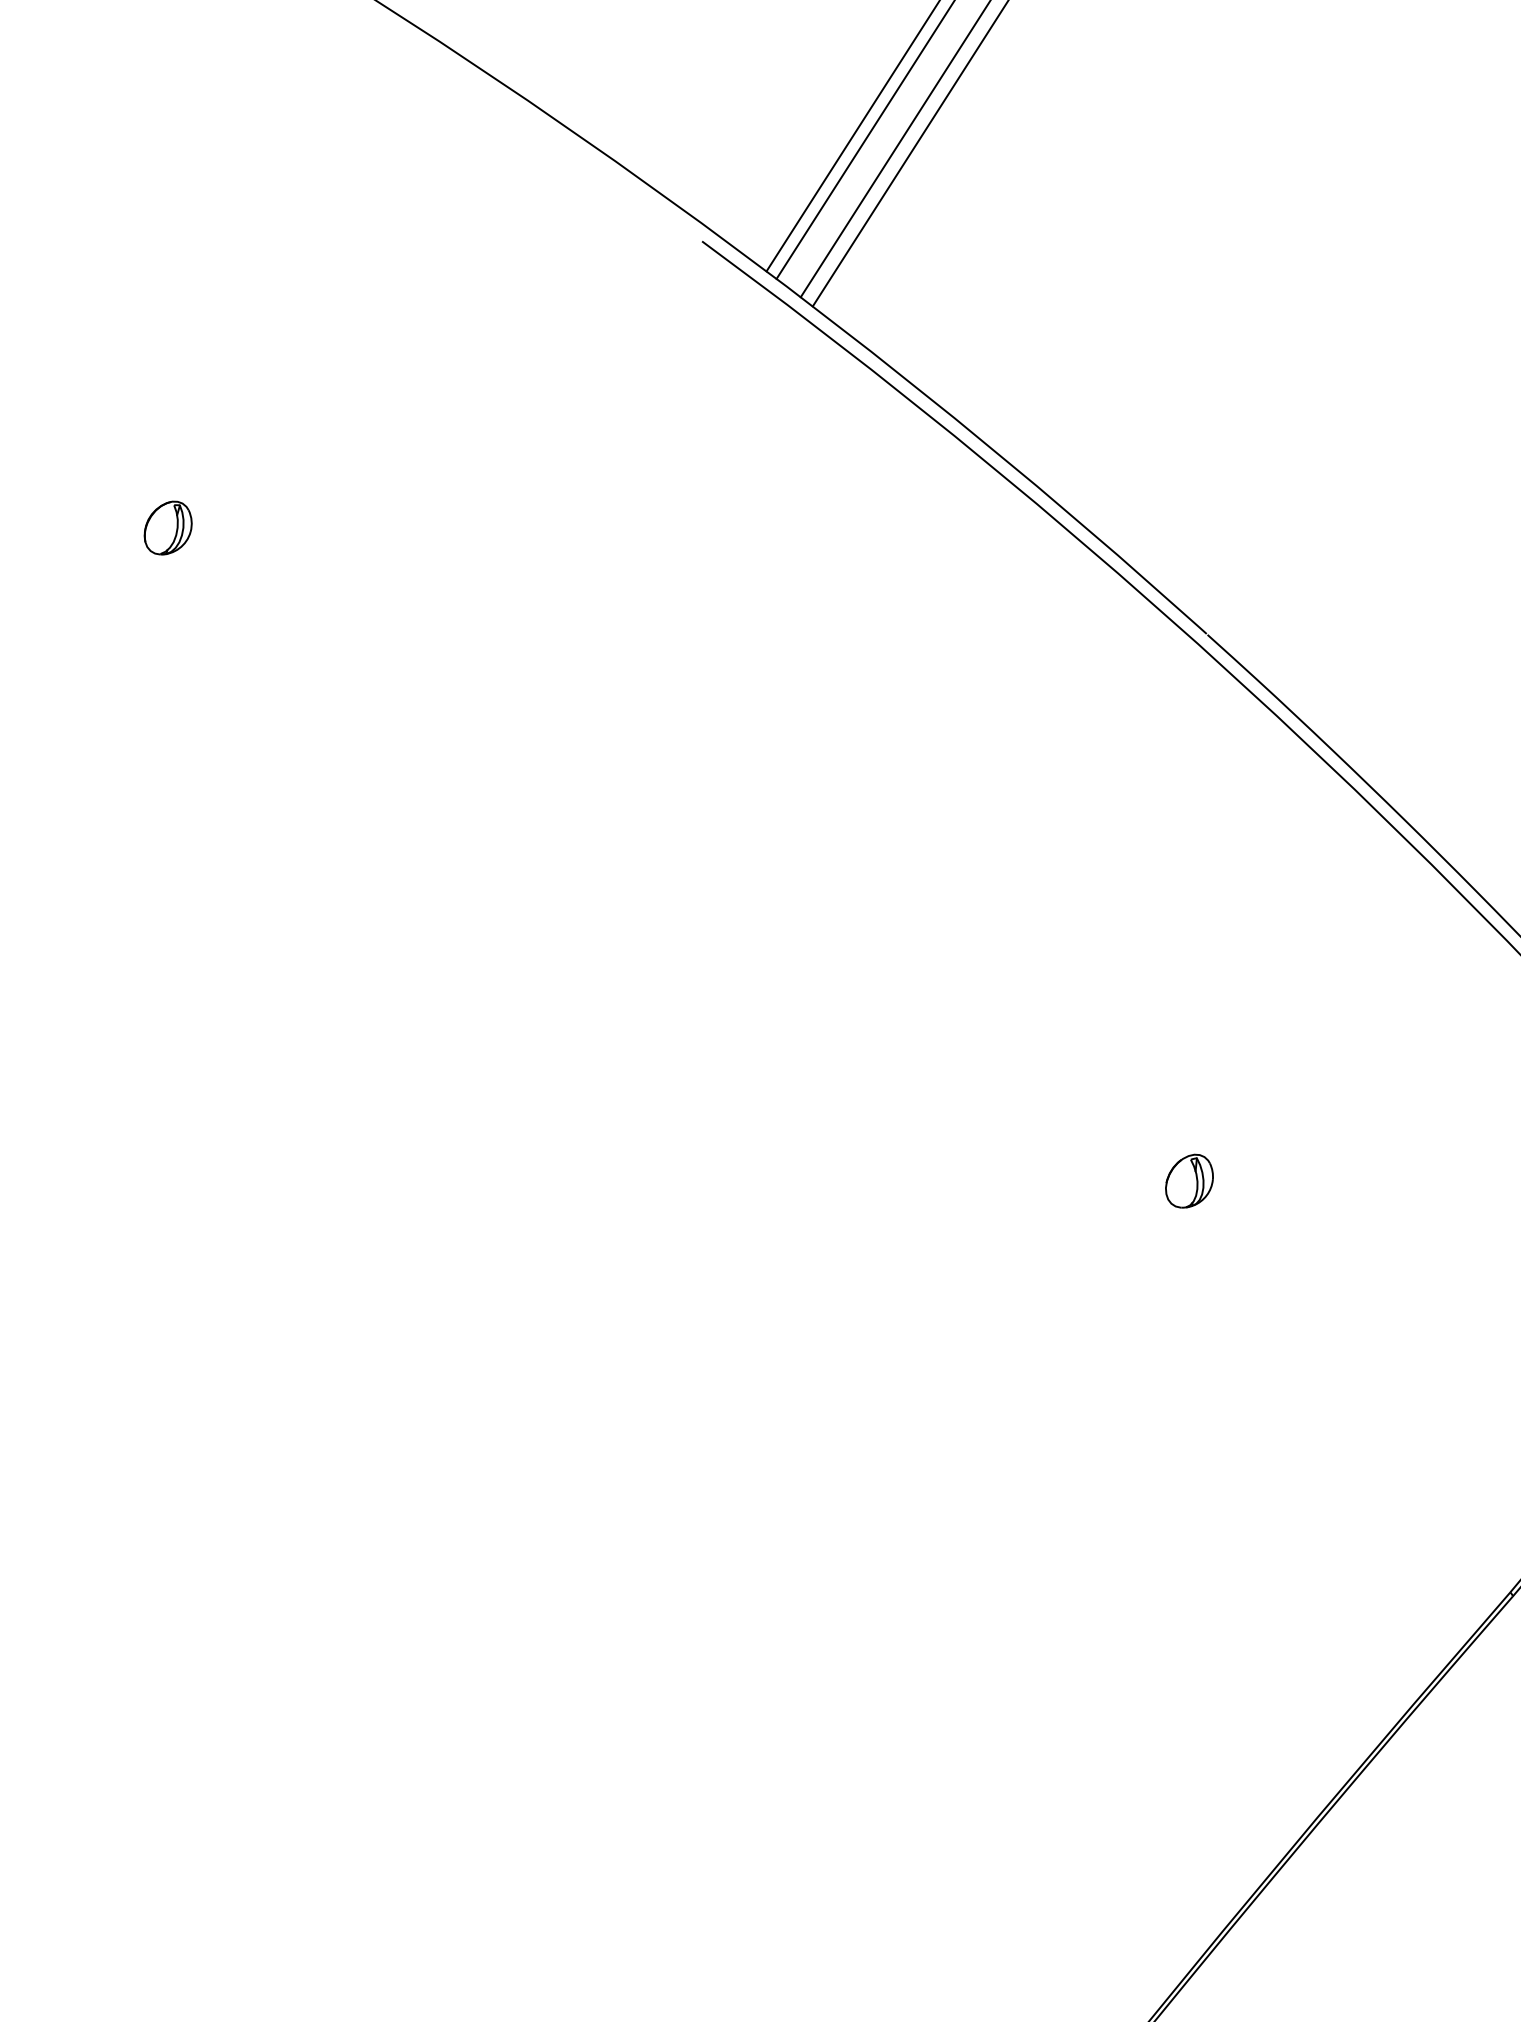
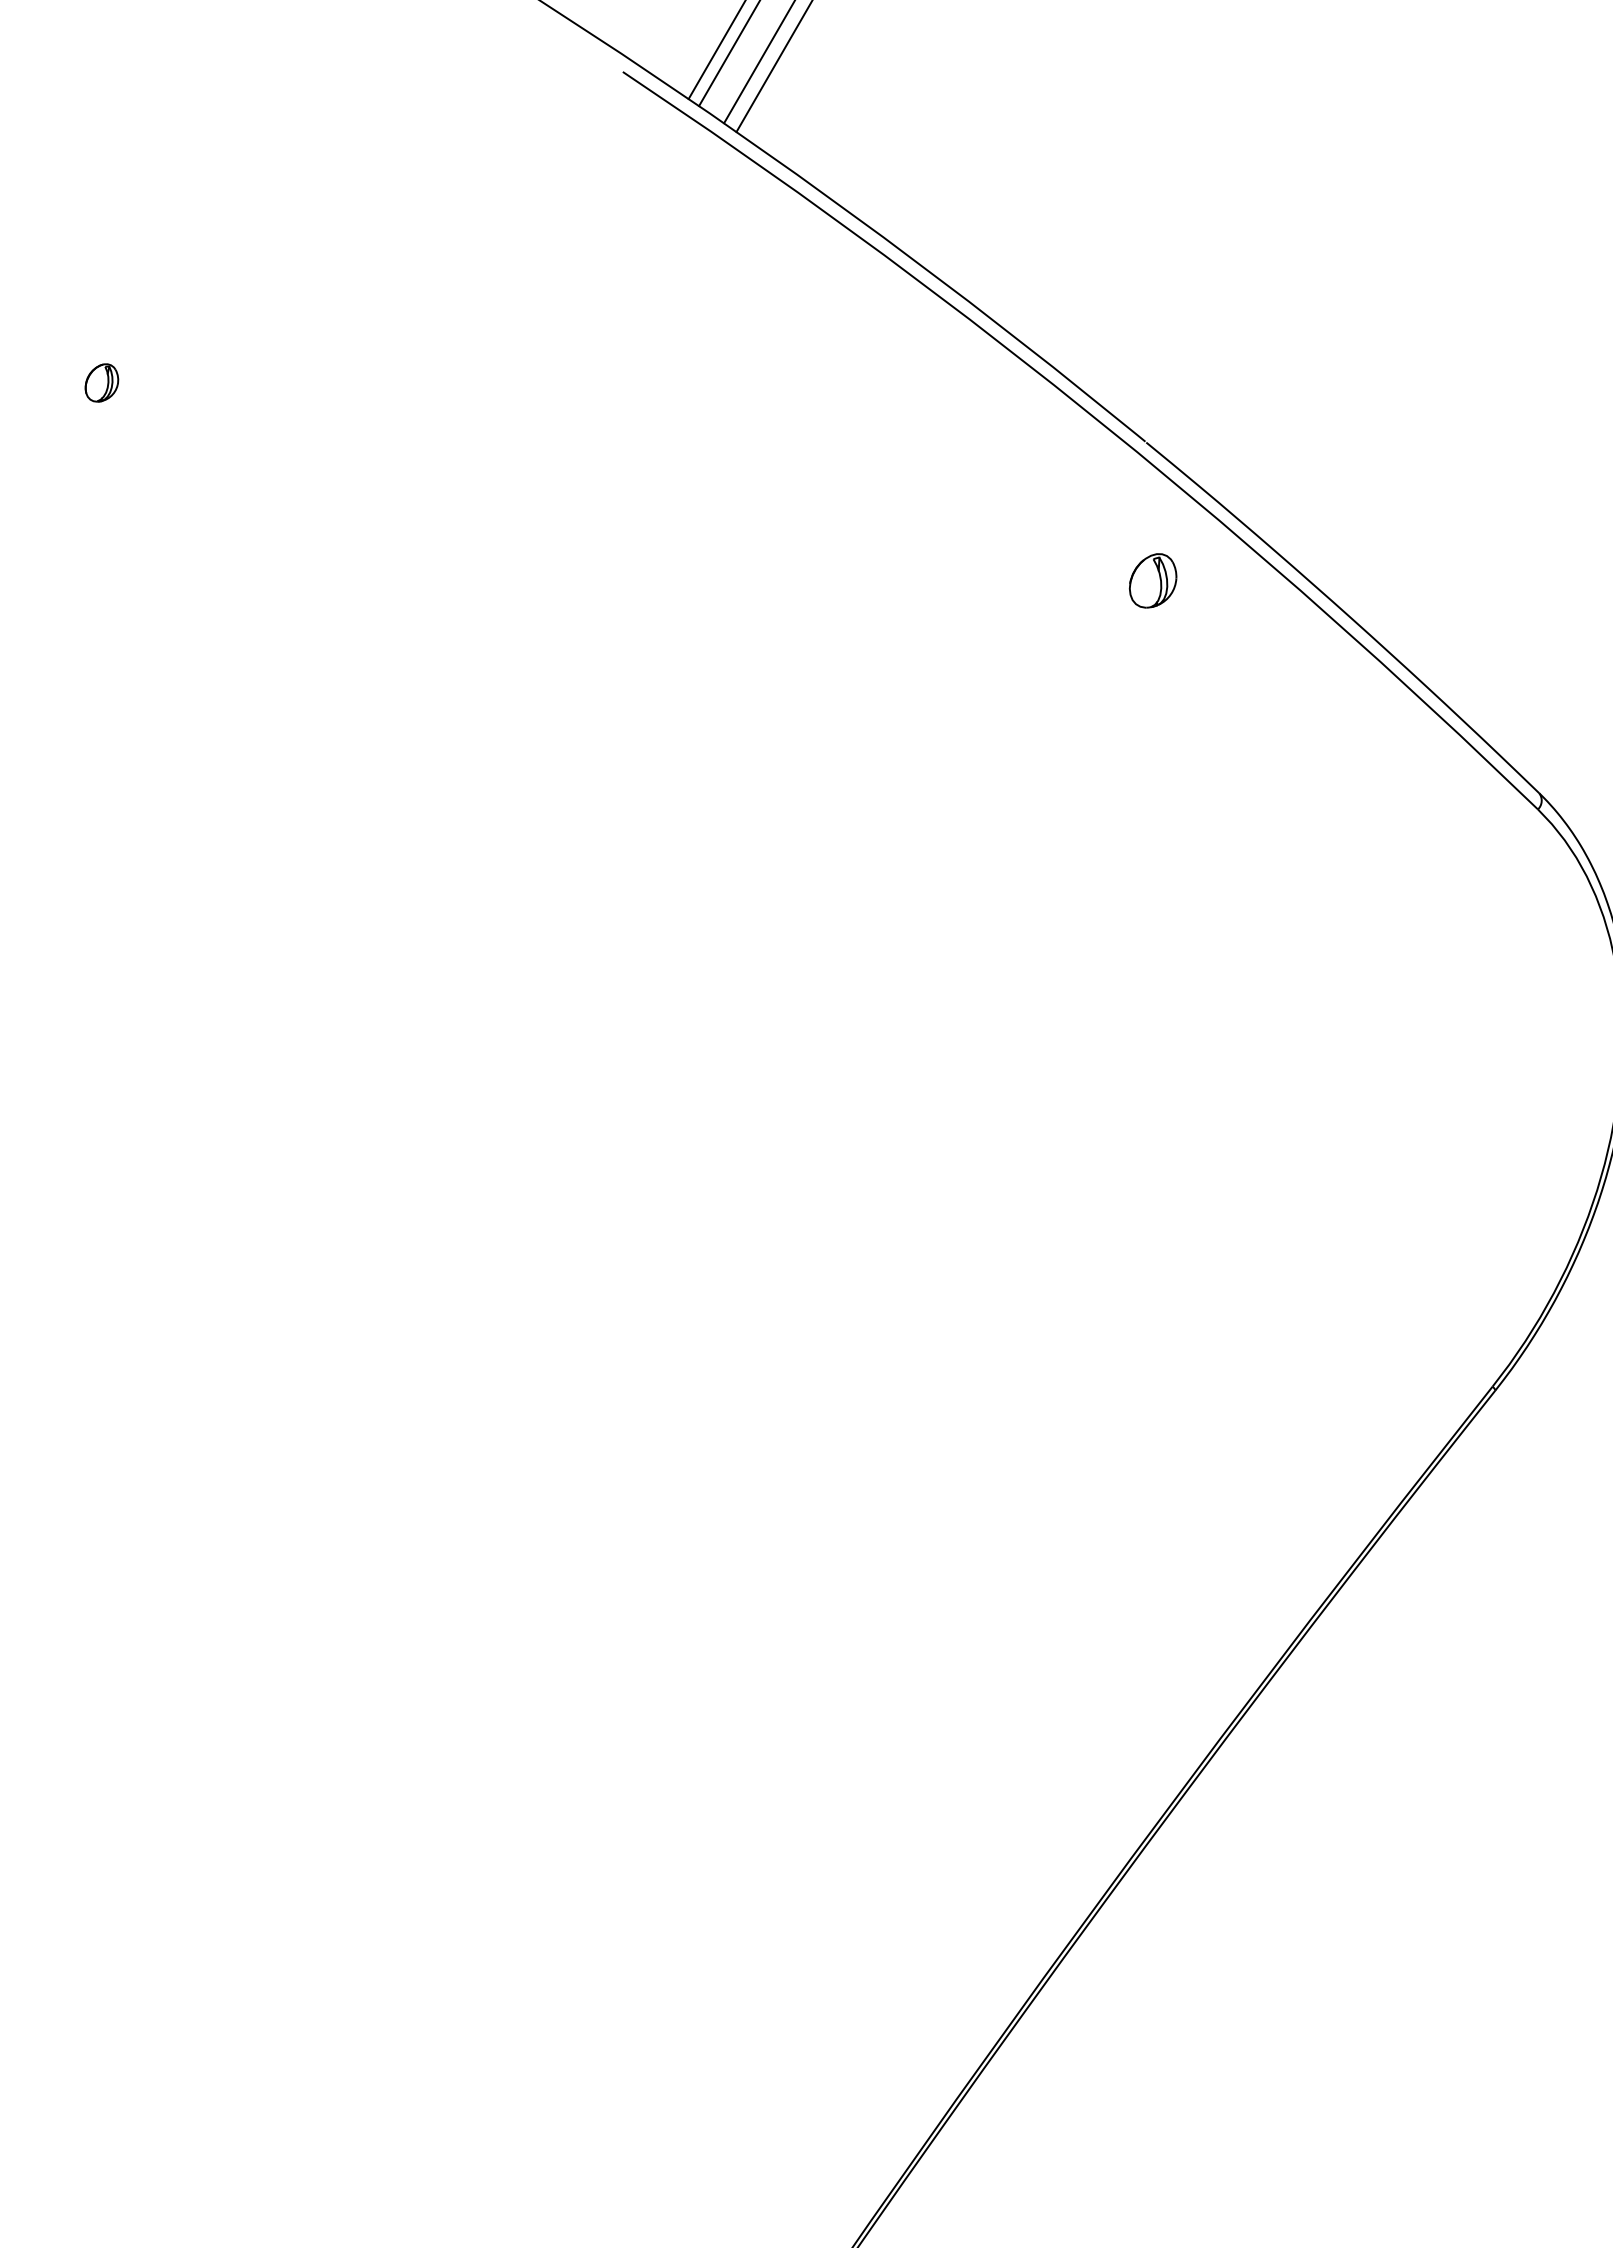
part: (167, 527) -> (101, 382), size x0.7
part: (1188, 1180) -> (1152, 580), moved

